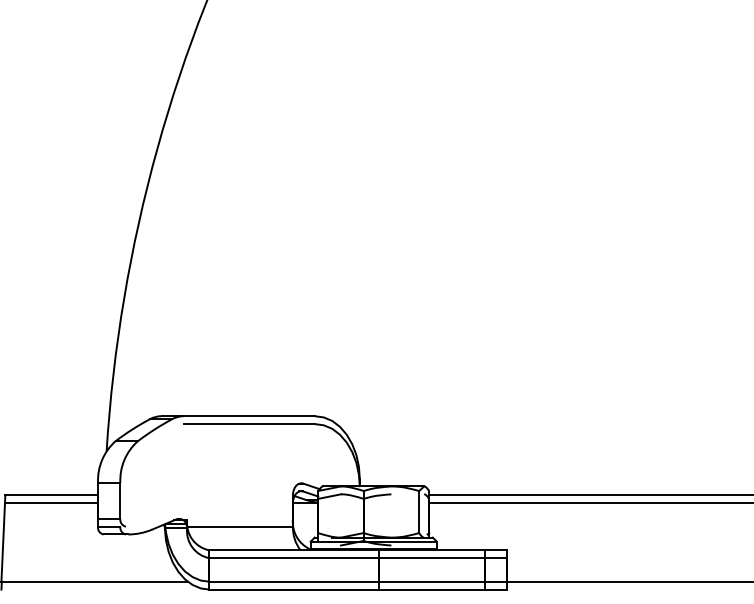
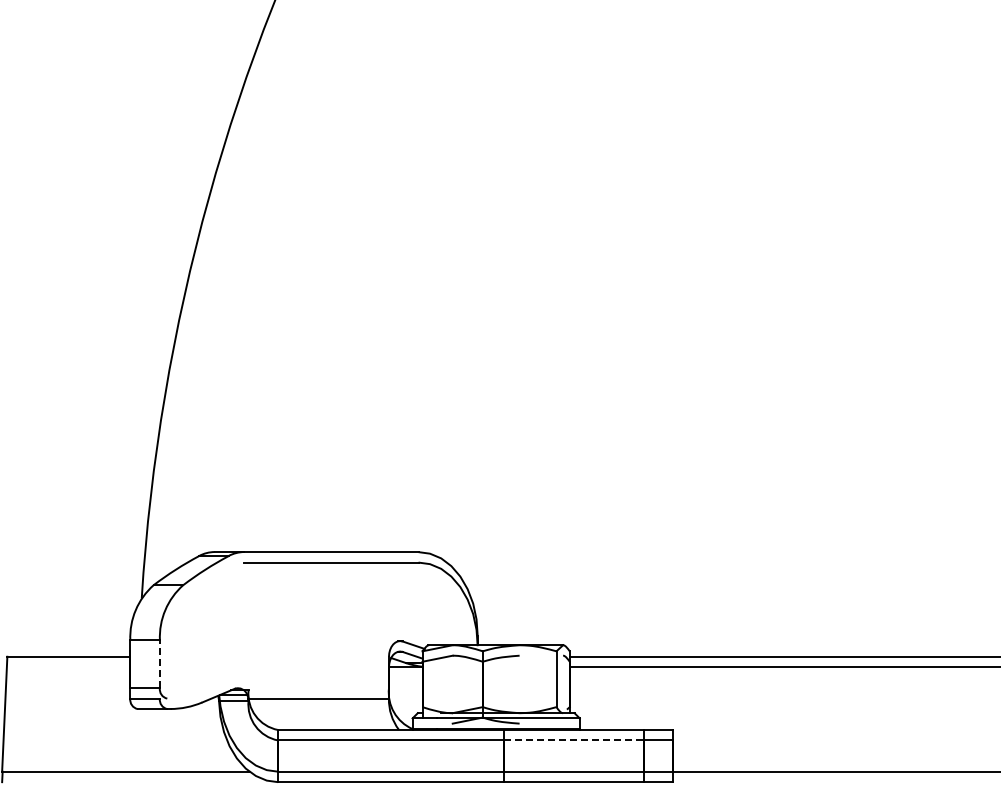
line: (120, 500) -> (159, 664), solid -> dashed
line: (51, 503) -> (68, 667), removed
line: (432, 558) -> (574, 740), solid -> dashed

